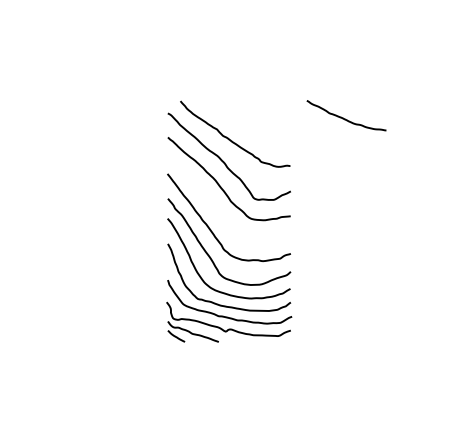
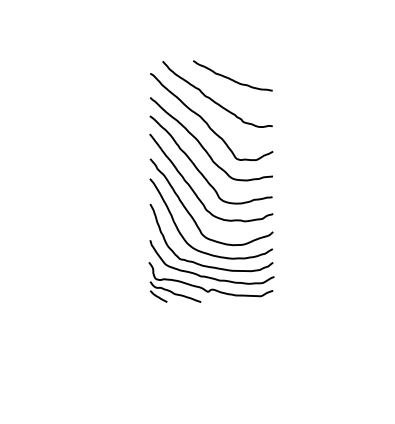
curve: (345, 118) -> (231, 78), moved
curve: (215, 207) -> (197, 167), added

